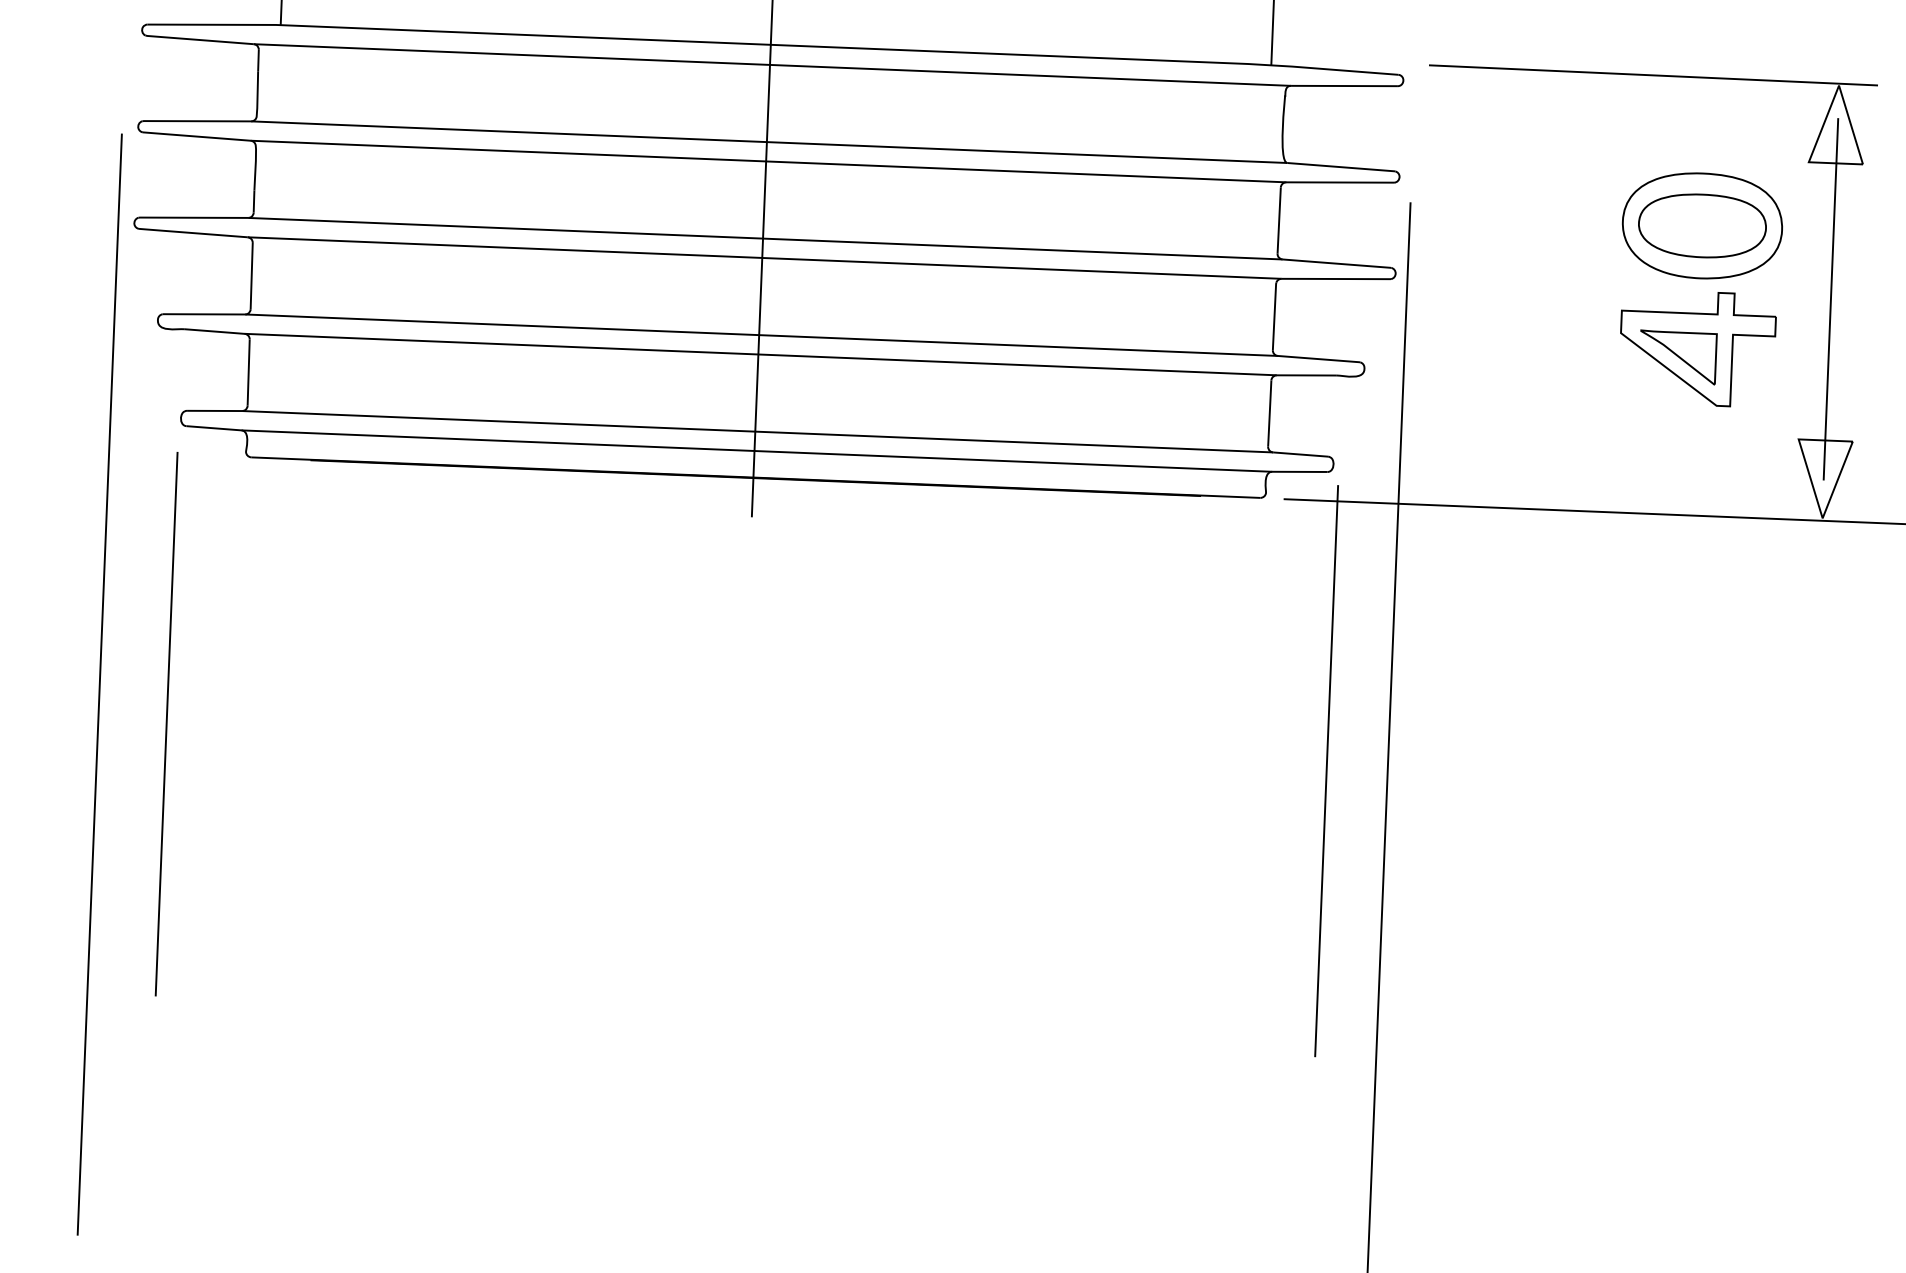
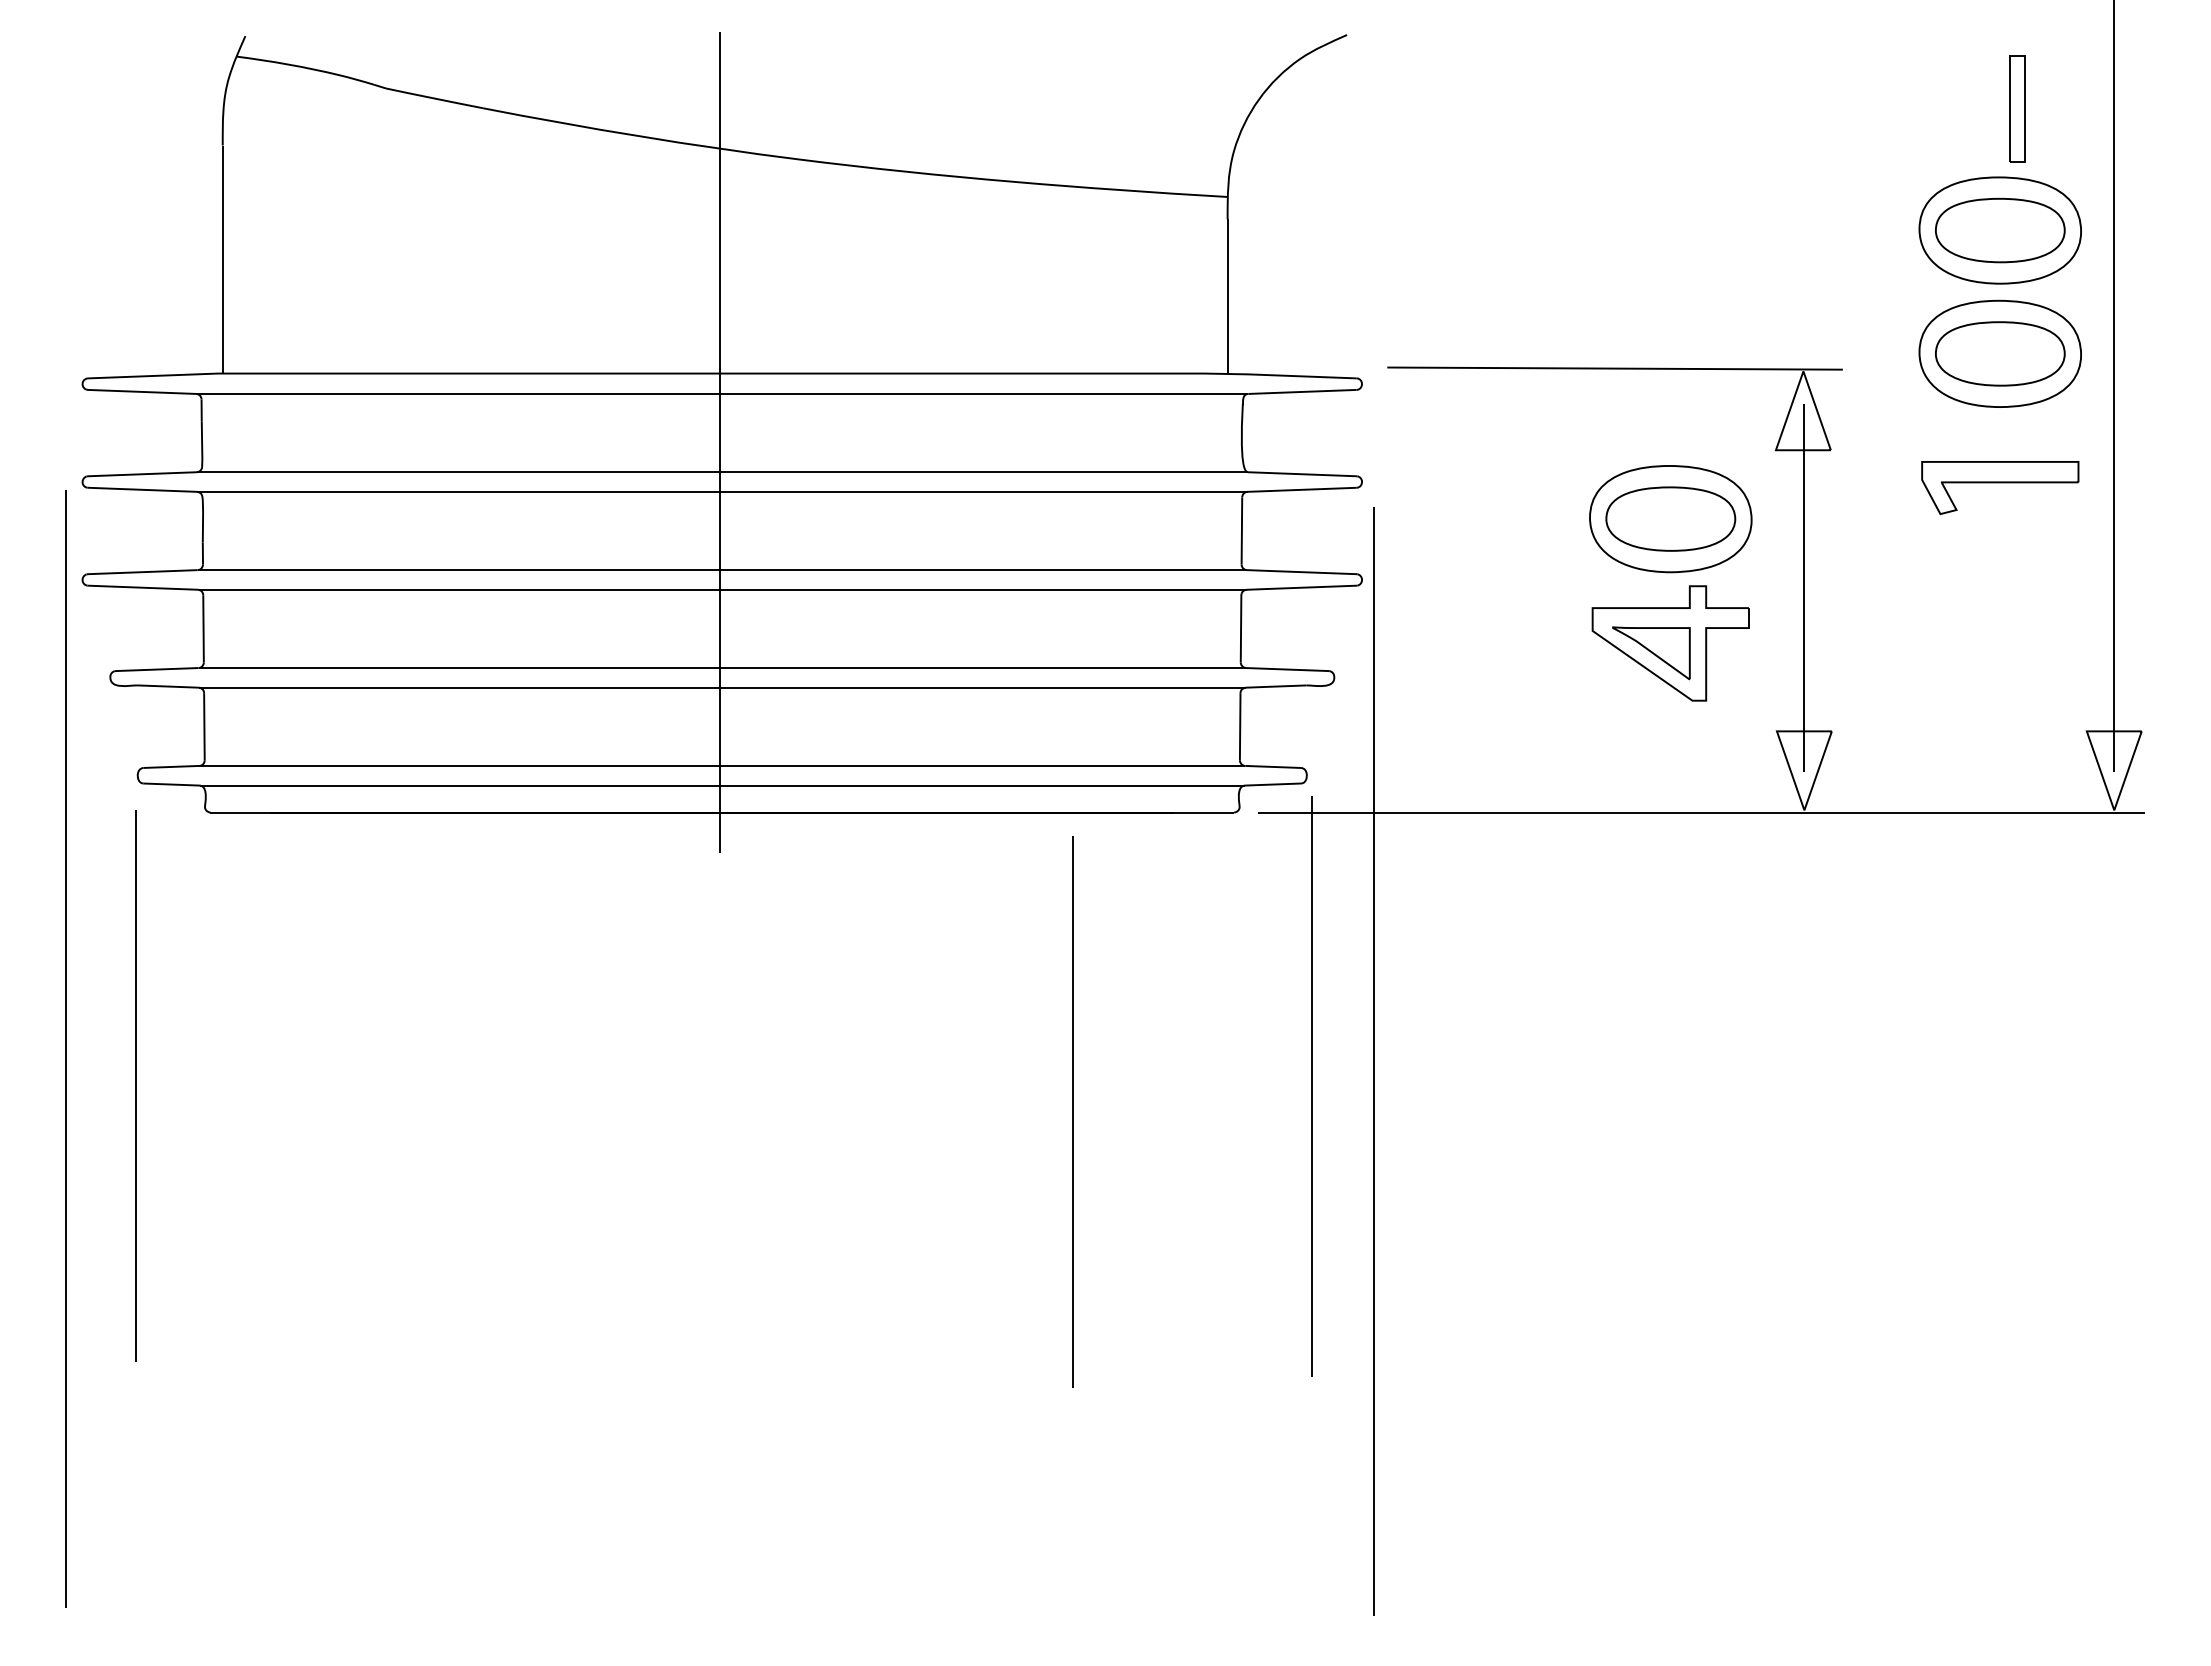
line: (1089, 786) -> (1072, 1111), added

